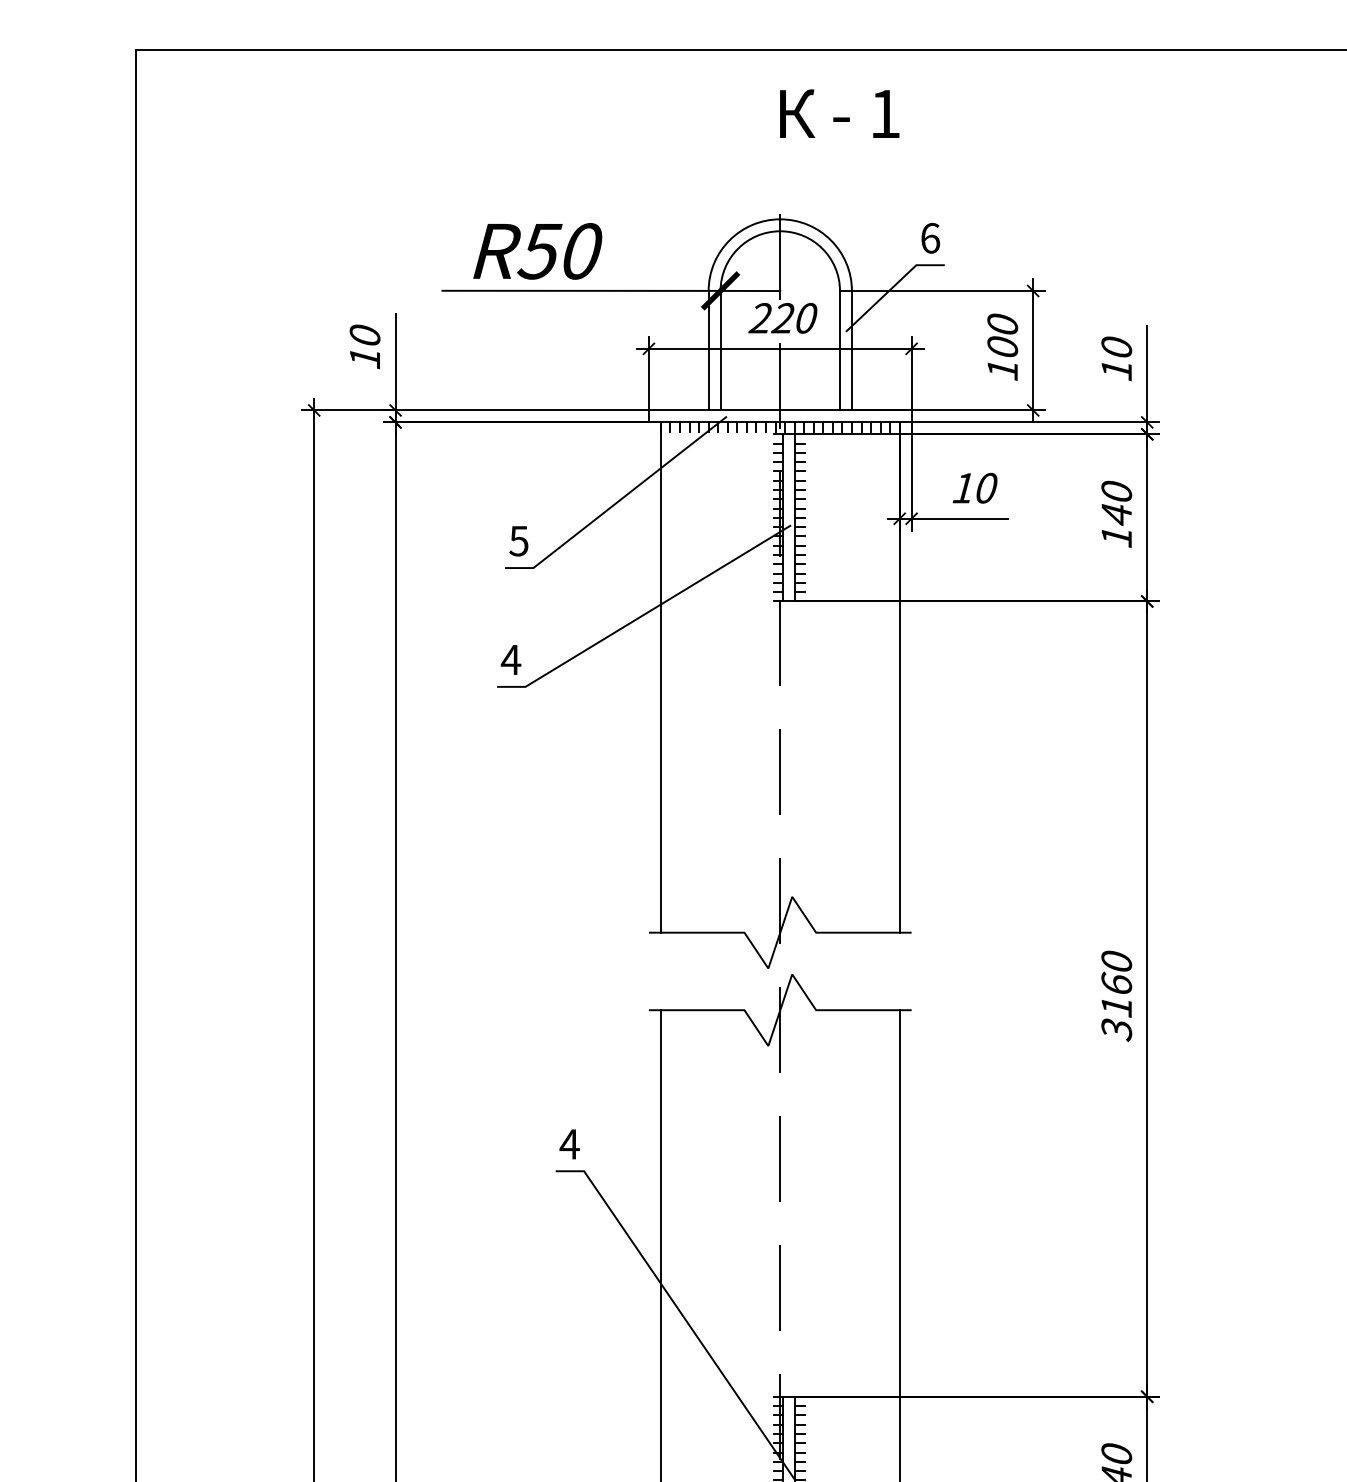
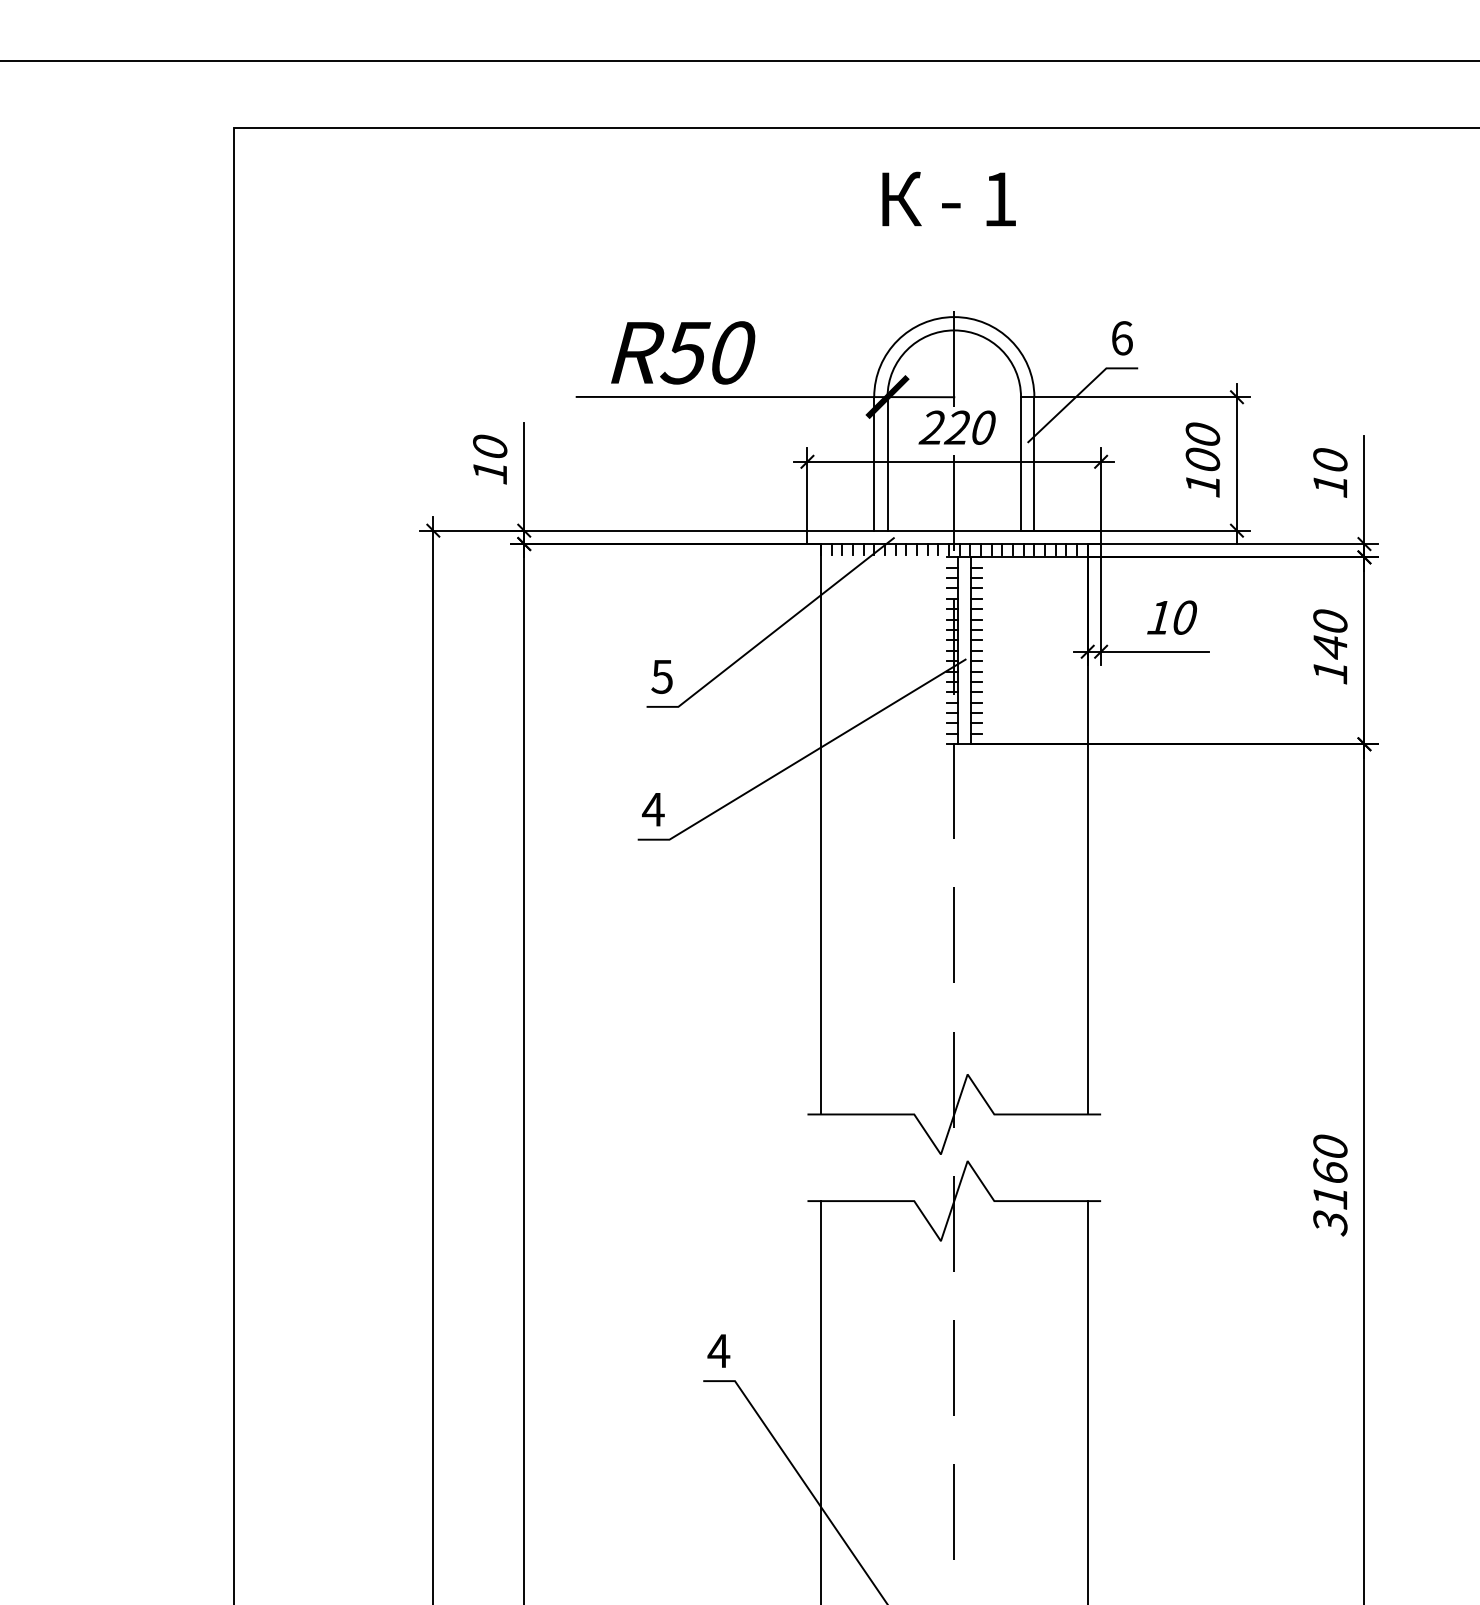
text: (839, 113) -> (948, 198), moved

